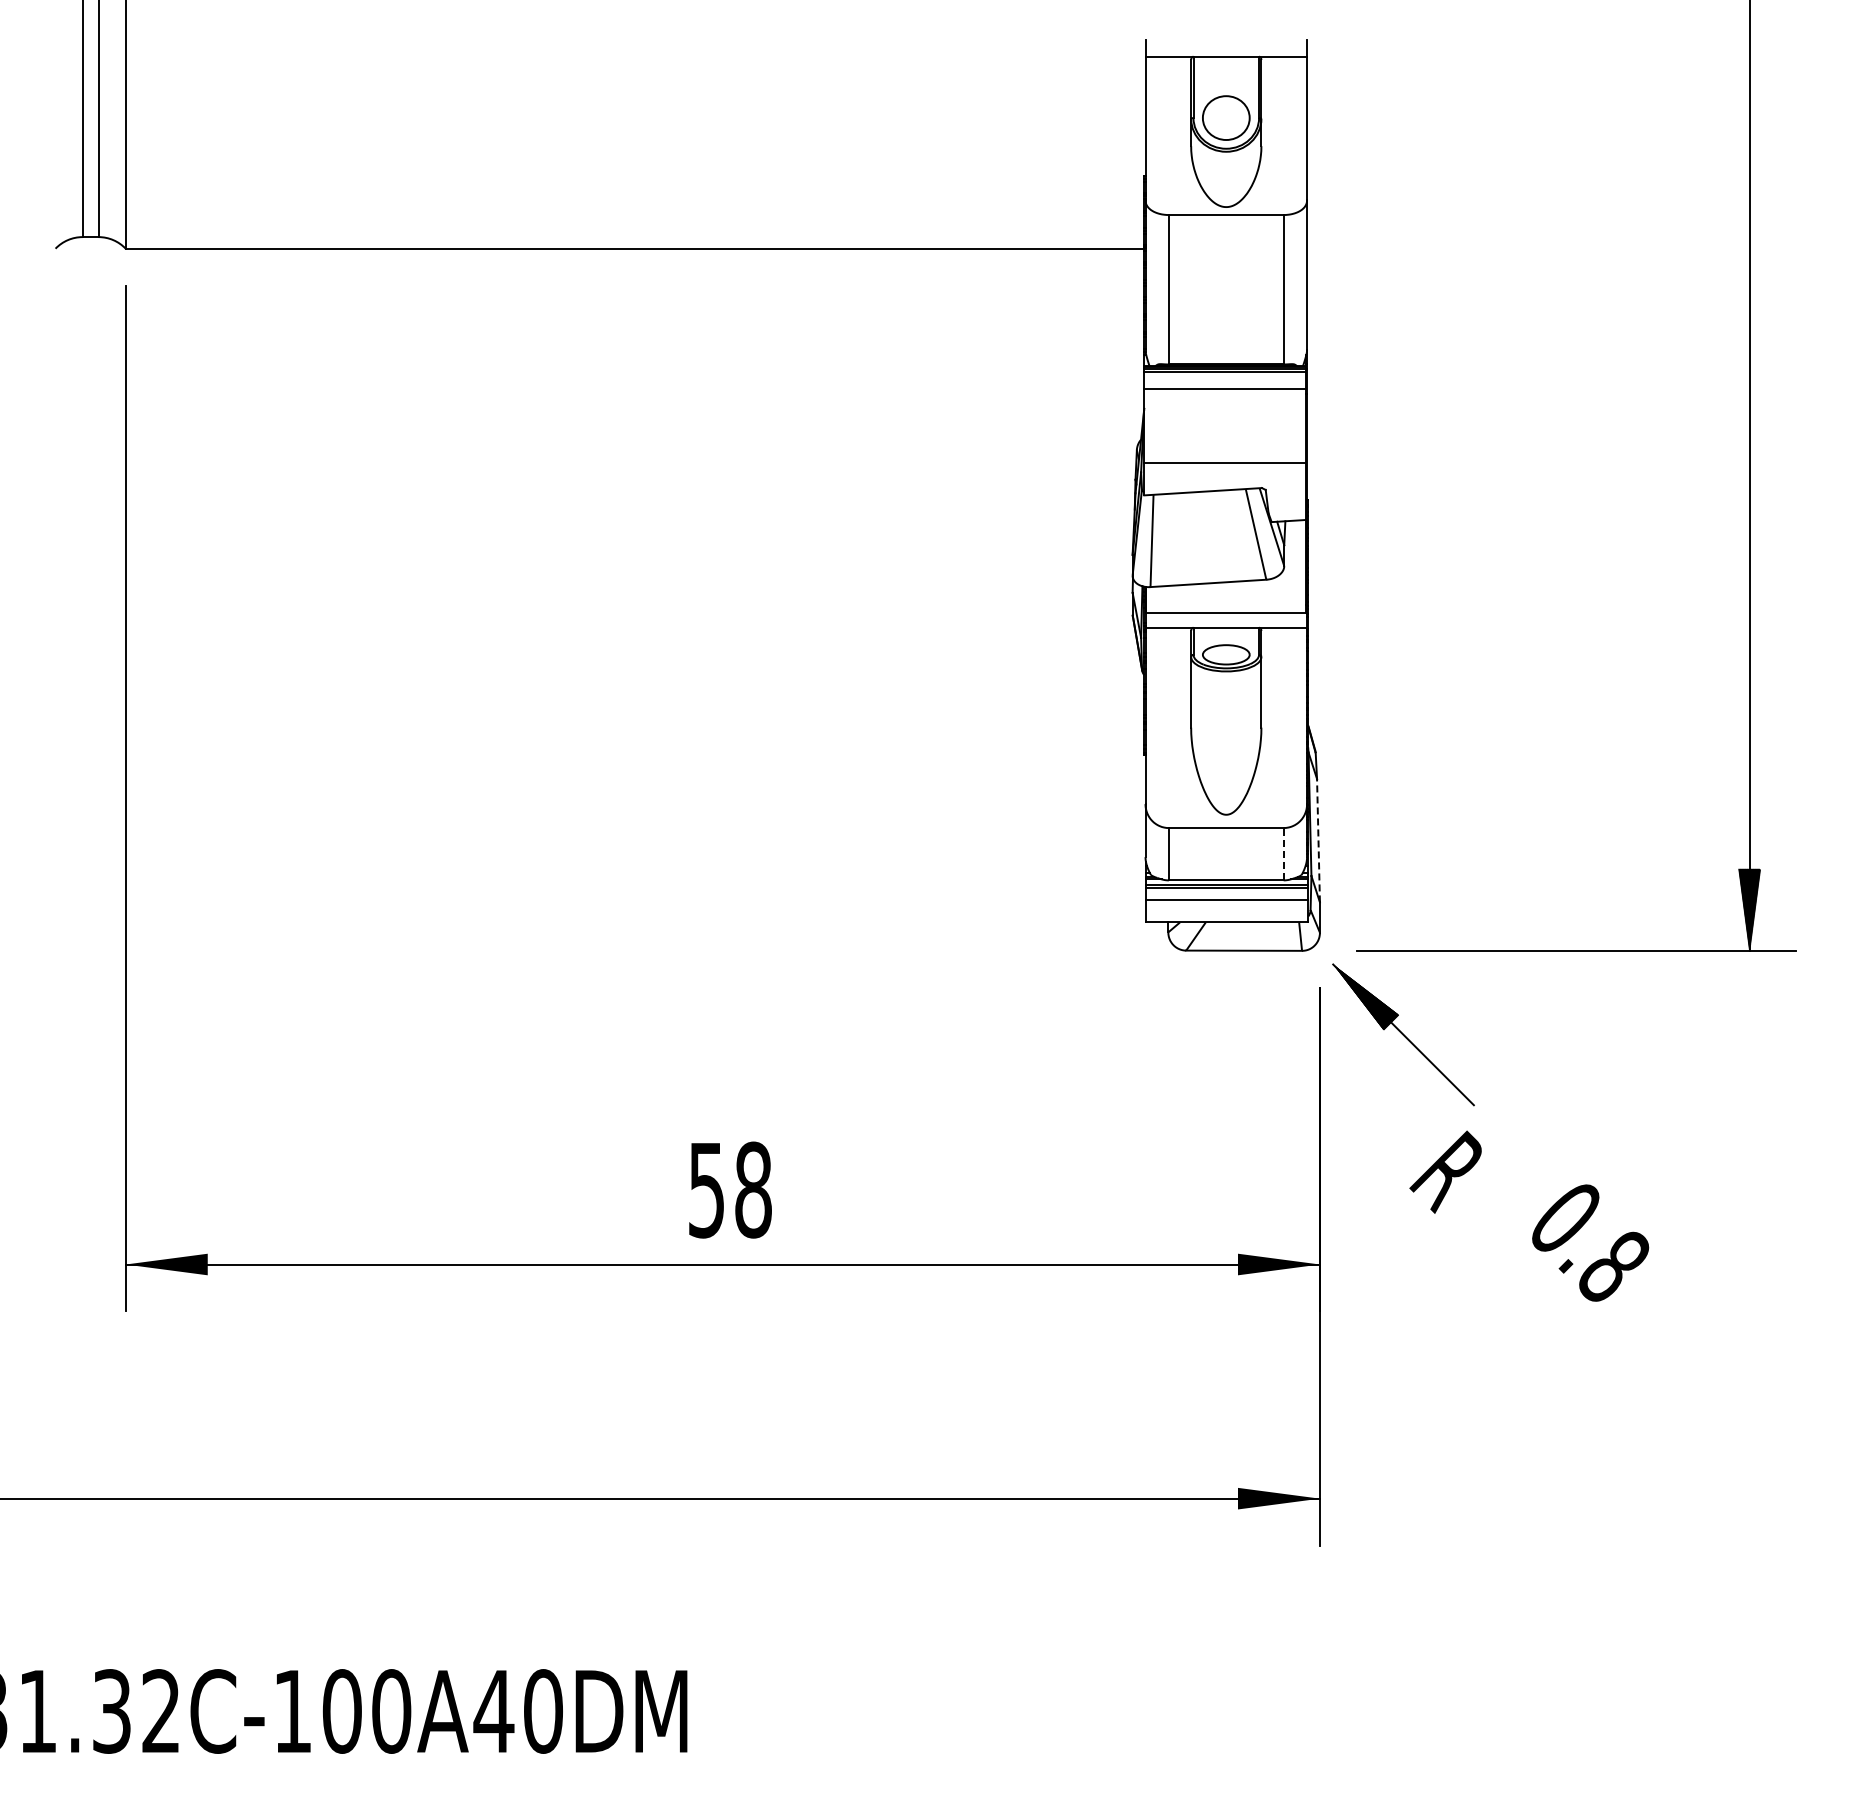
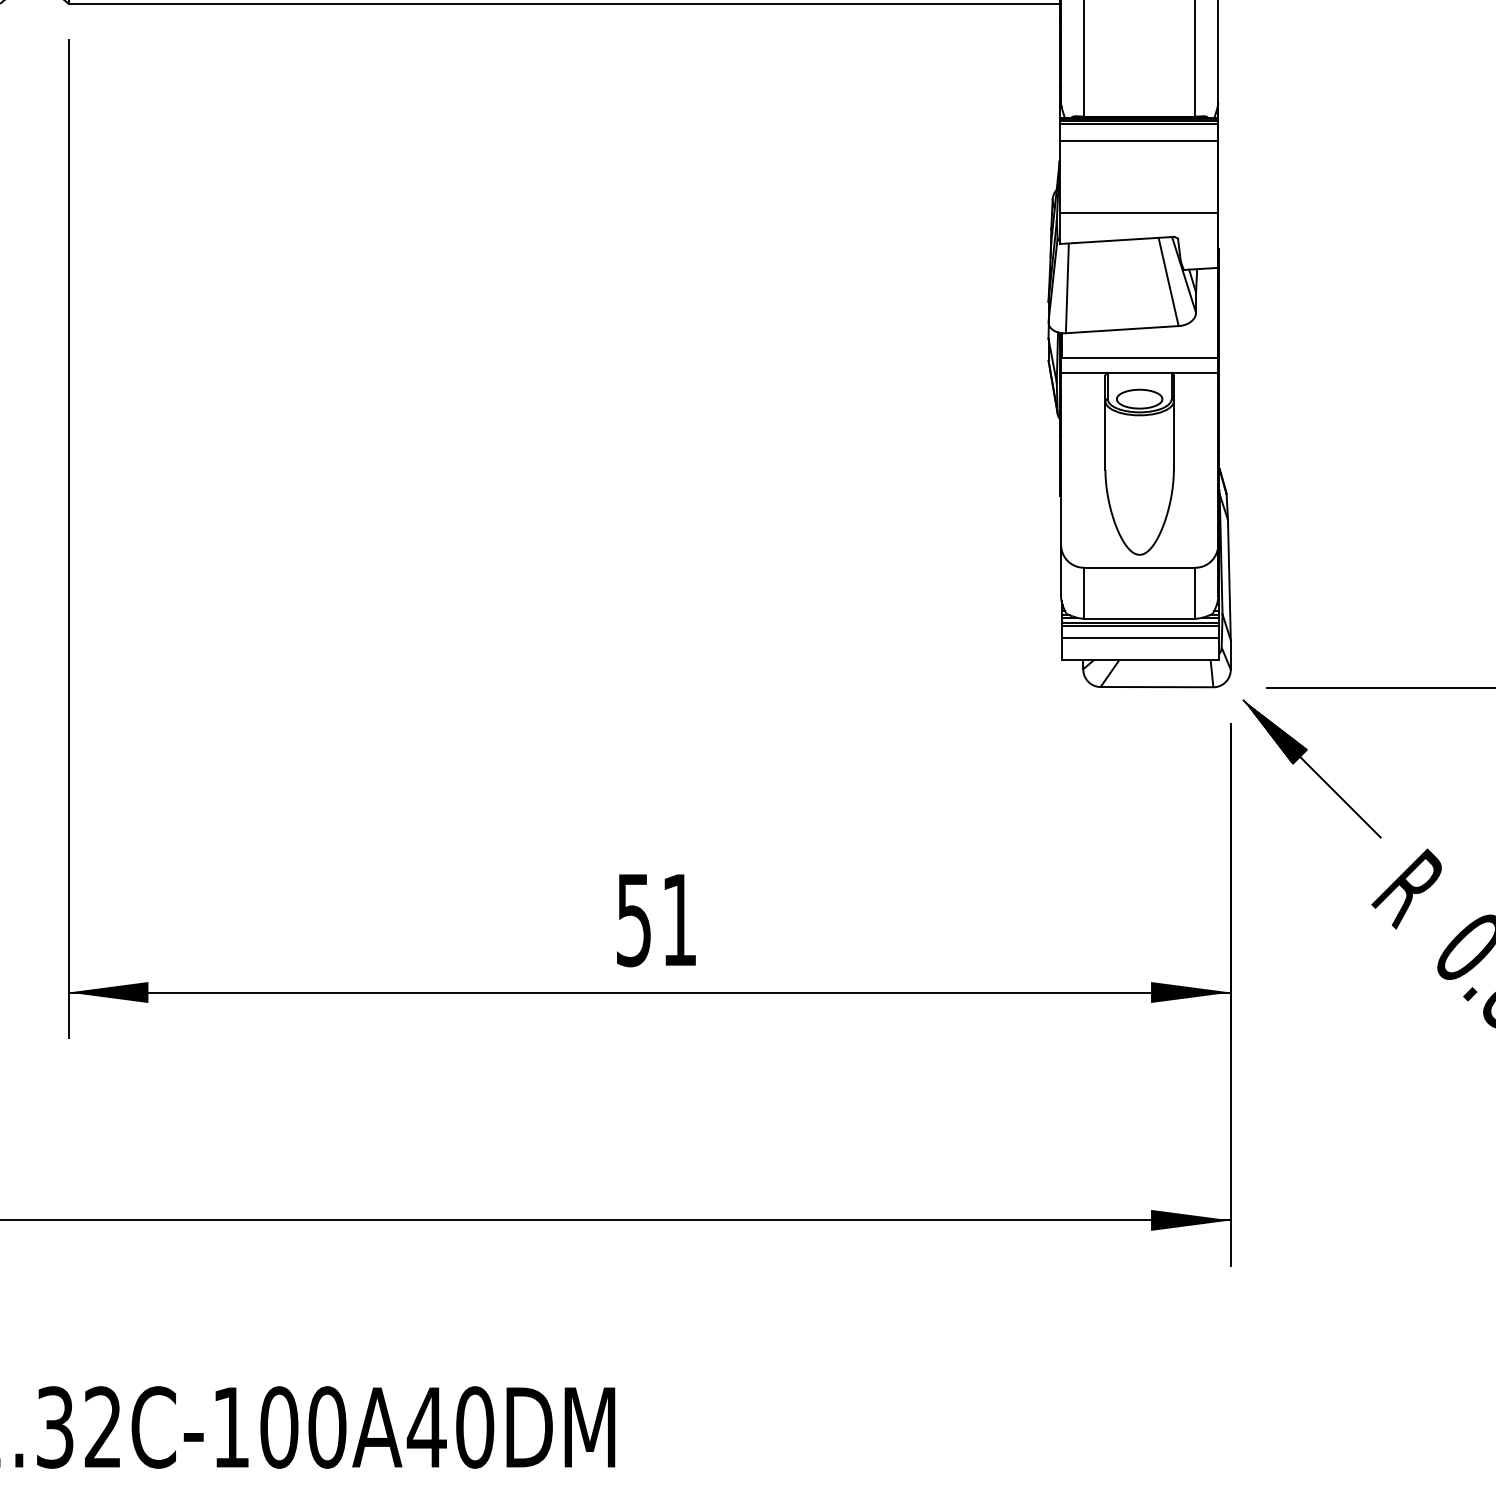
line: (1318, 840) -> (1229, 579), dashed -> solid
line: (1283, 853) -> (1195, 592), dashed -> solid
text: (1445, 1171) -> (1406, 888), moved
text: (753, 1189) -> (679, 919), 58 -> 51

